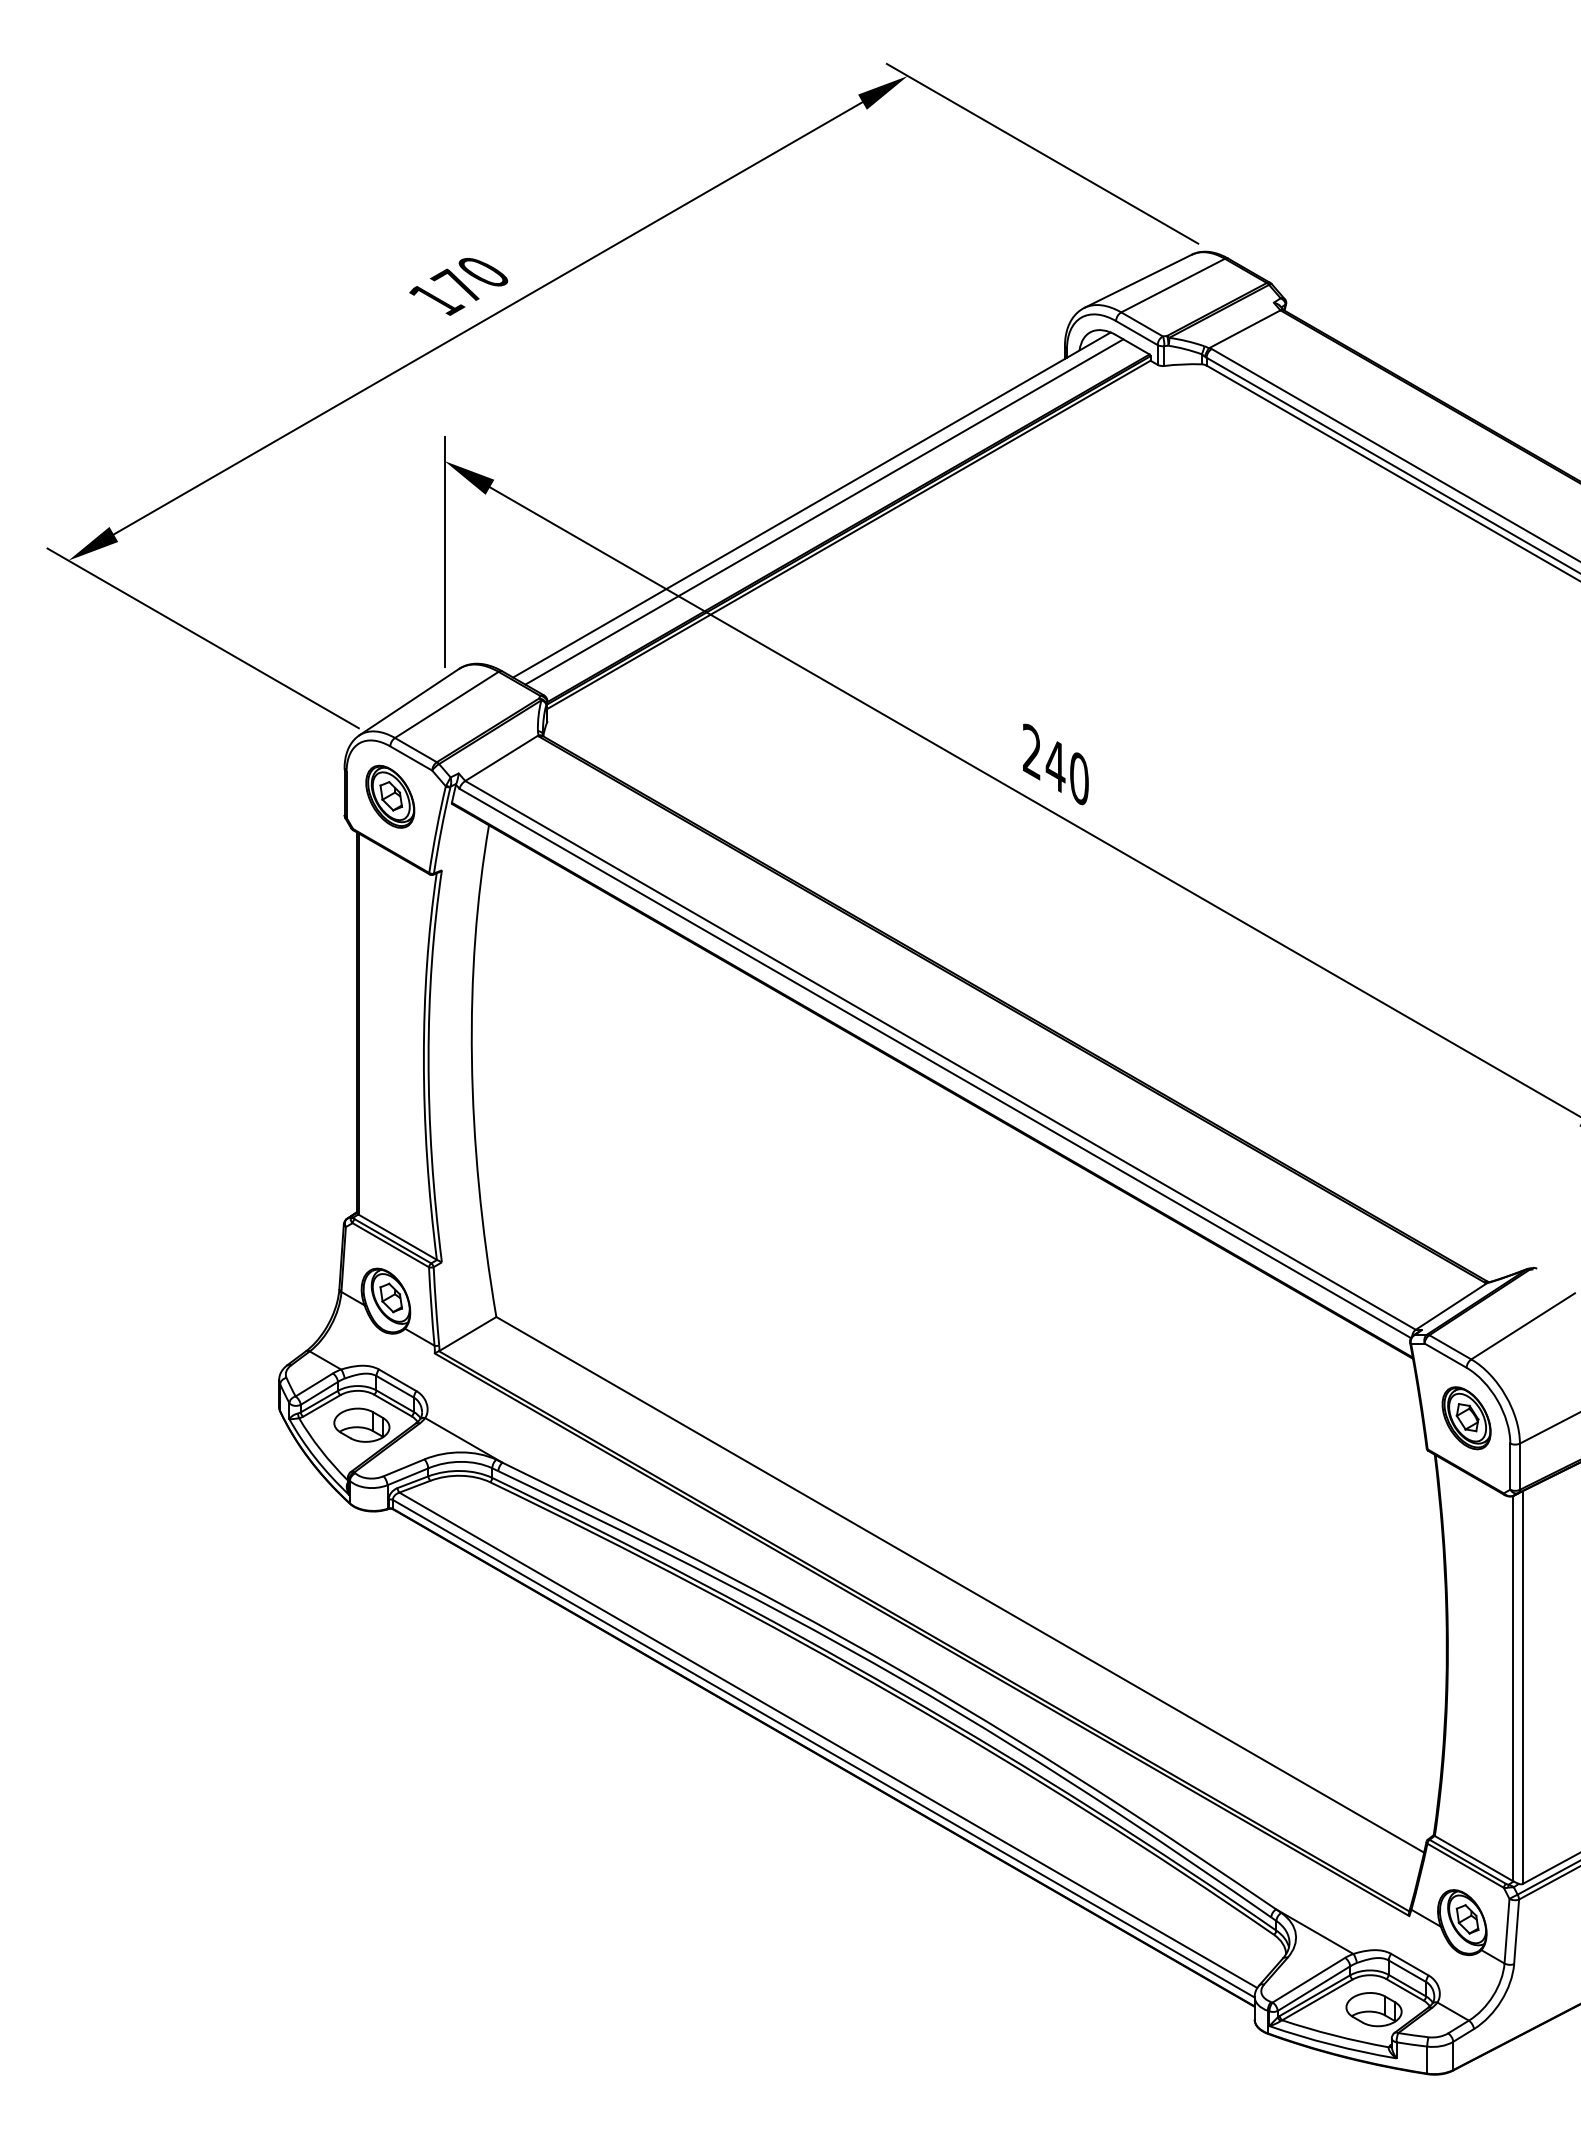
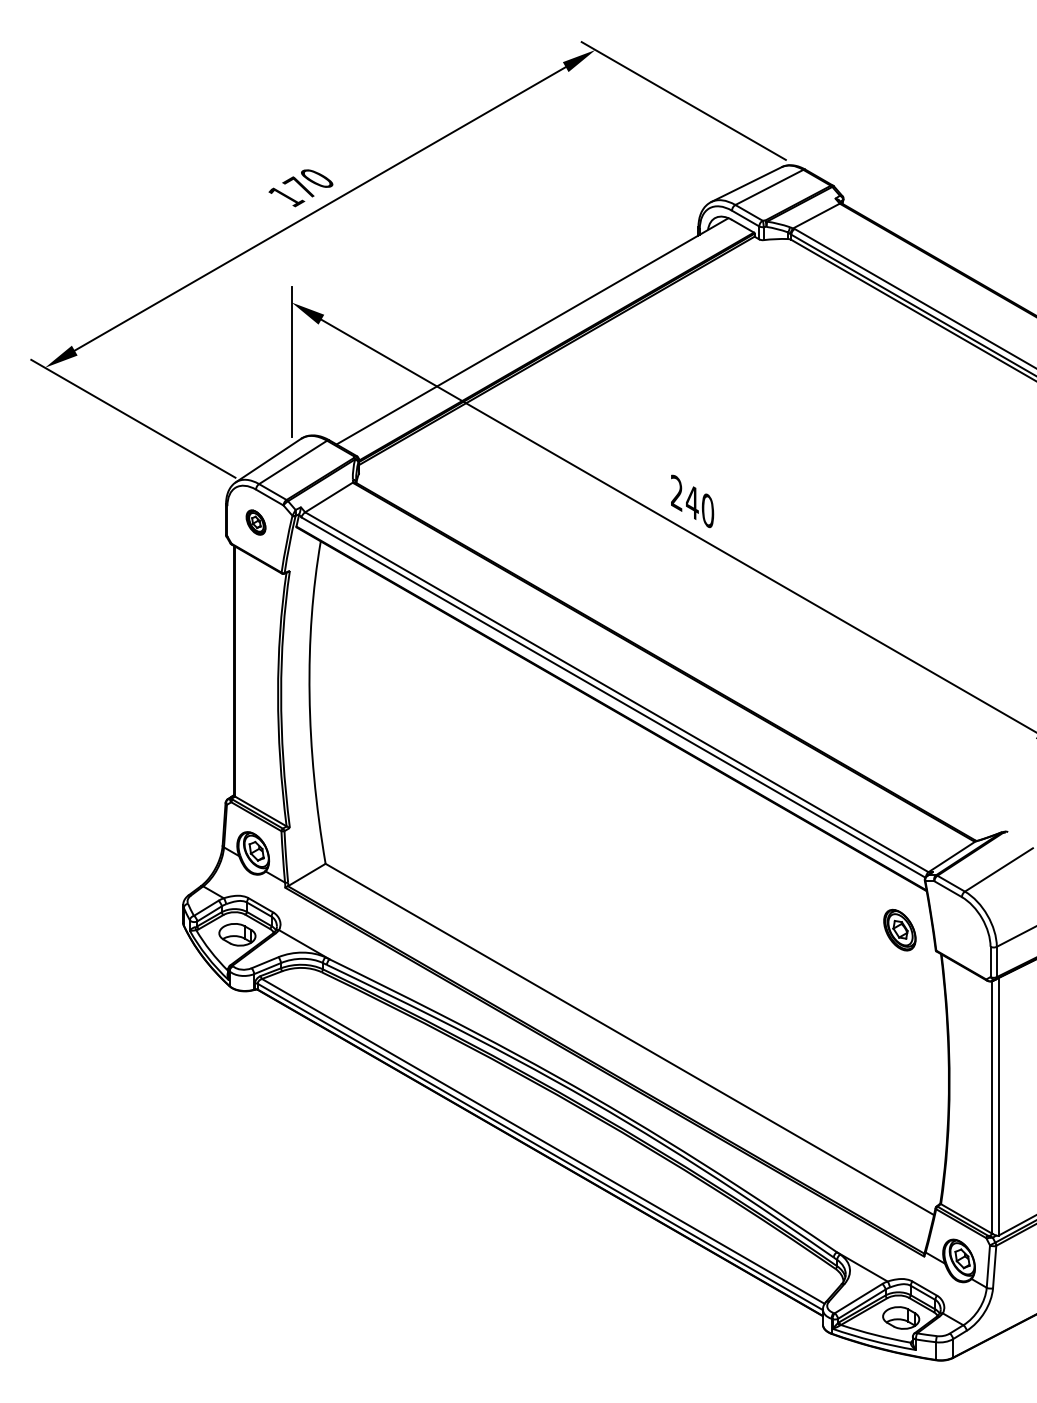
line: (824, 511) -> (540, 335), removed
part: (389, 796) -> (255, 522), size x0.6
part: (1466, 1417) -> (899, 929), moved

